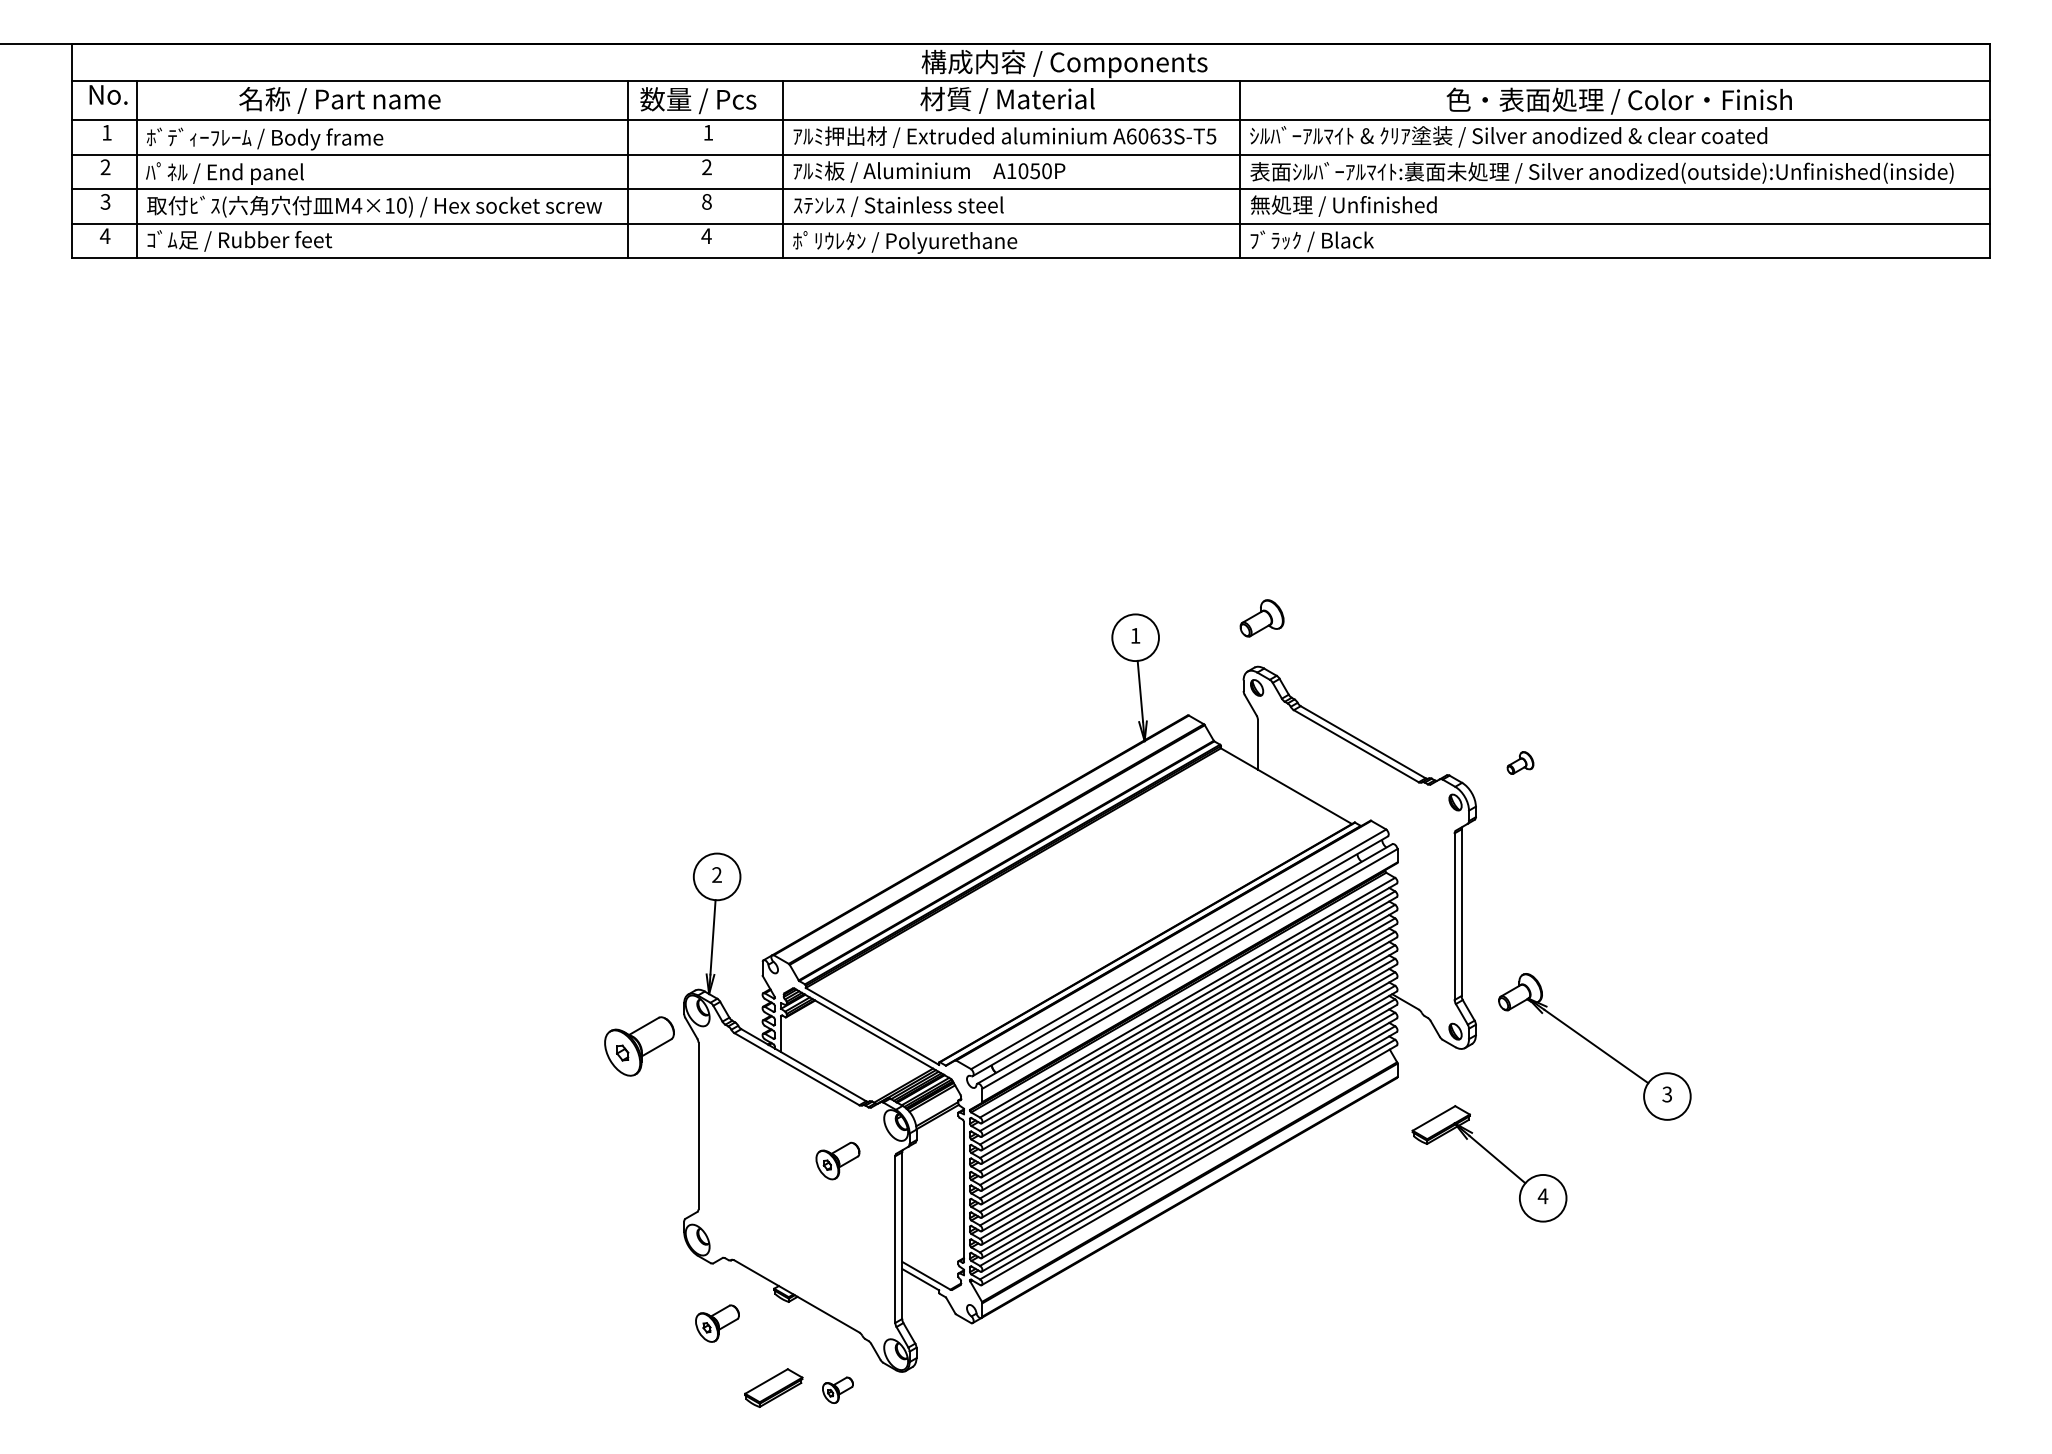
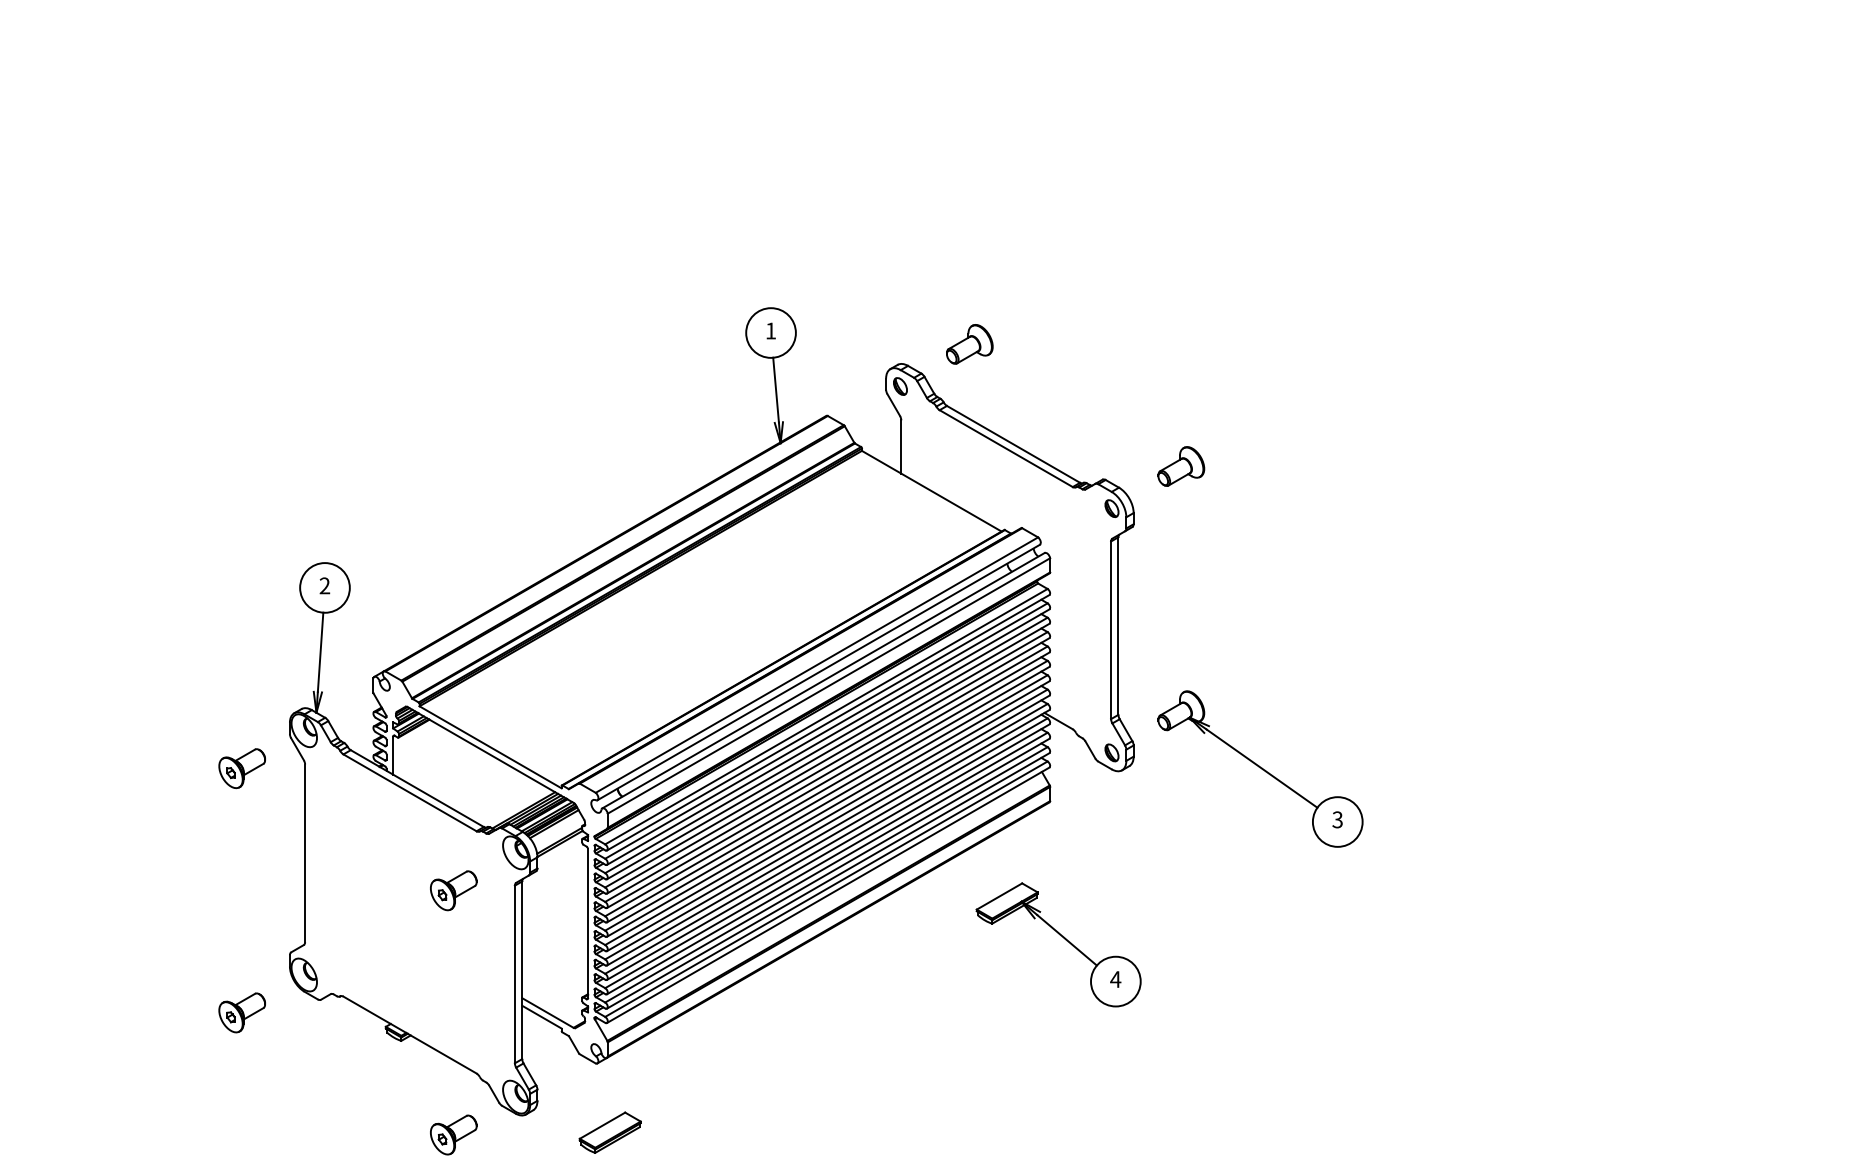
part: (1261, 618) -> (969, 344), moved
part: (1520, 762) -> (1181, 465), size x1.67
part: (639, 1046) -> (242, 768), size x0.62
part: (1494, 1158) -> (1063, 939), moved
part: (717, 1323) -> (242, 1012), moved
part: (773, 1387) -> (609, 1132), moved
part: (837, 1390) -> (453, 1135), size x1.43

